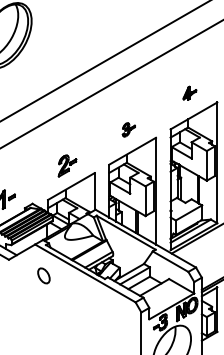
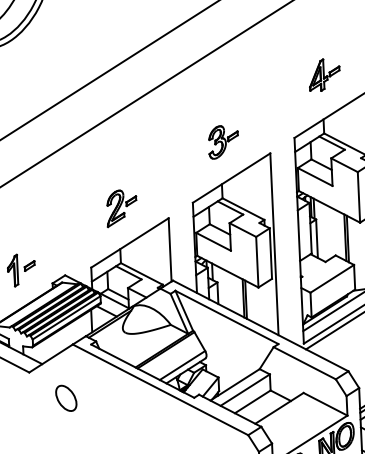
part: (189, 93) -> (323, 75), size x1.43
part: (128, 129) -> (222, 141), size x1.43
part: (43, 275) -> (65, 397), moved

